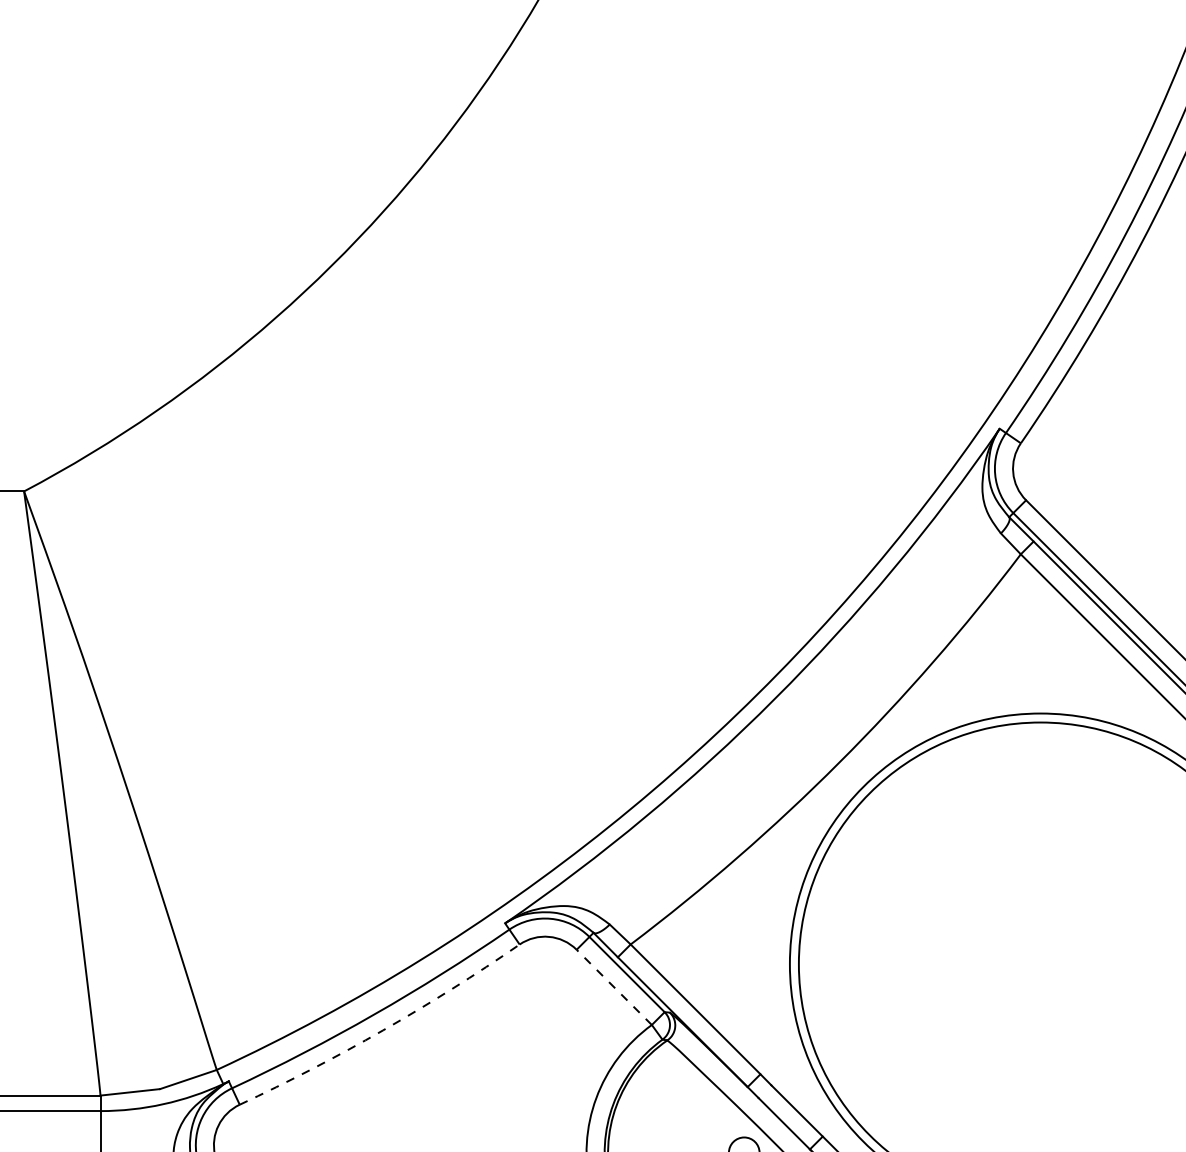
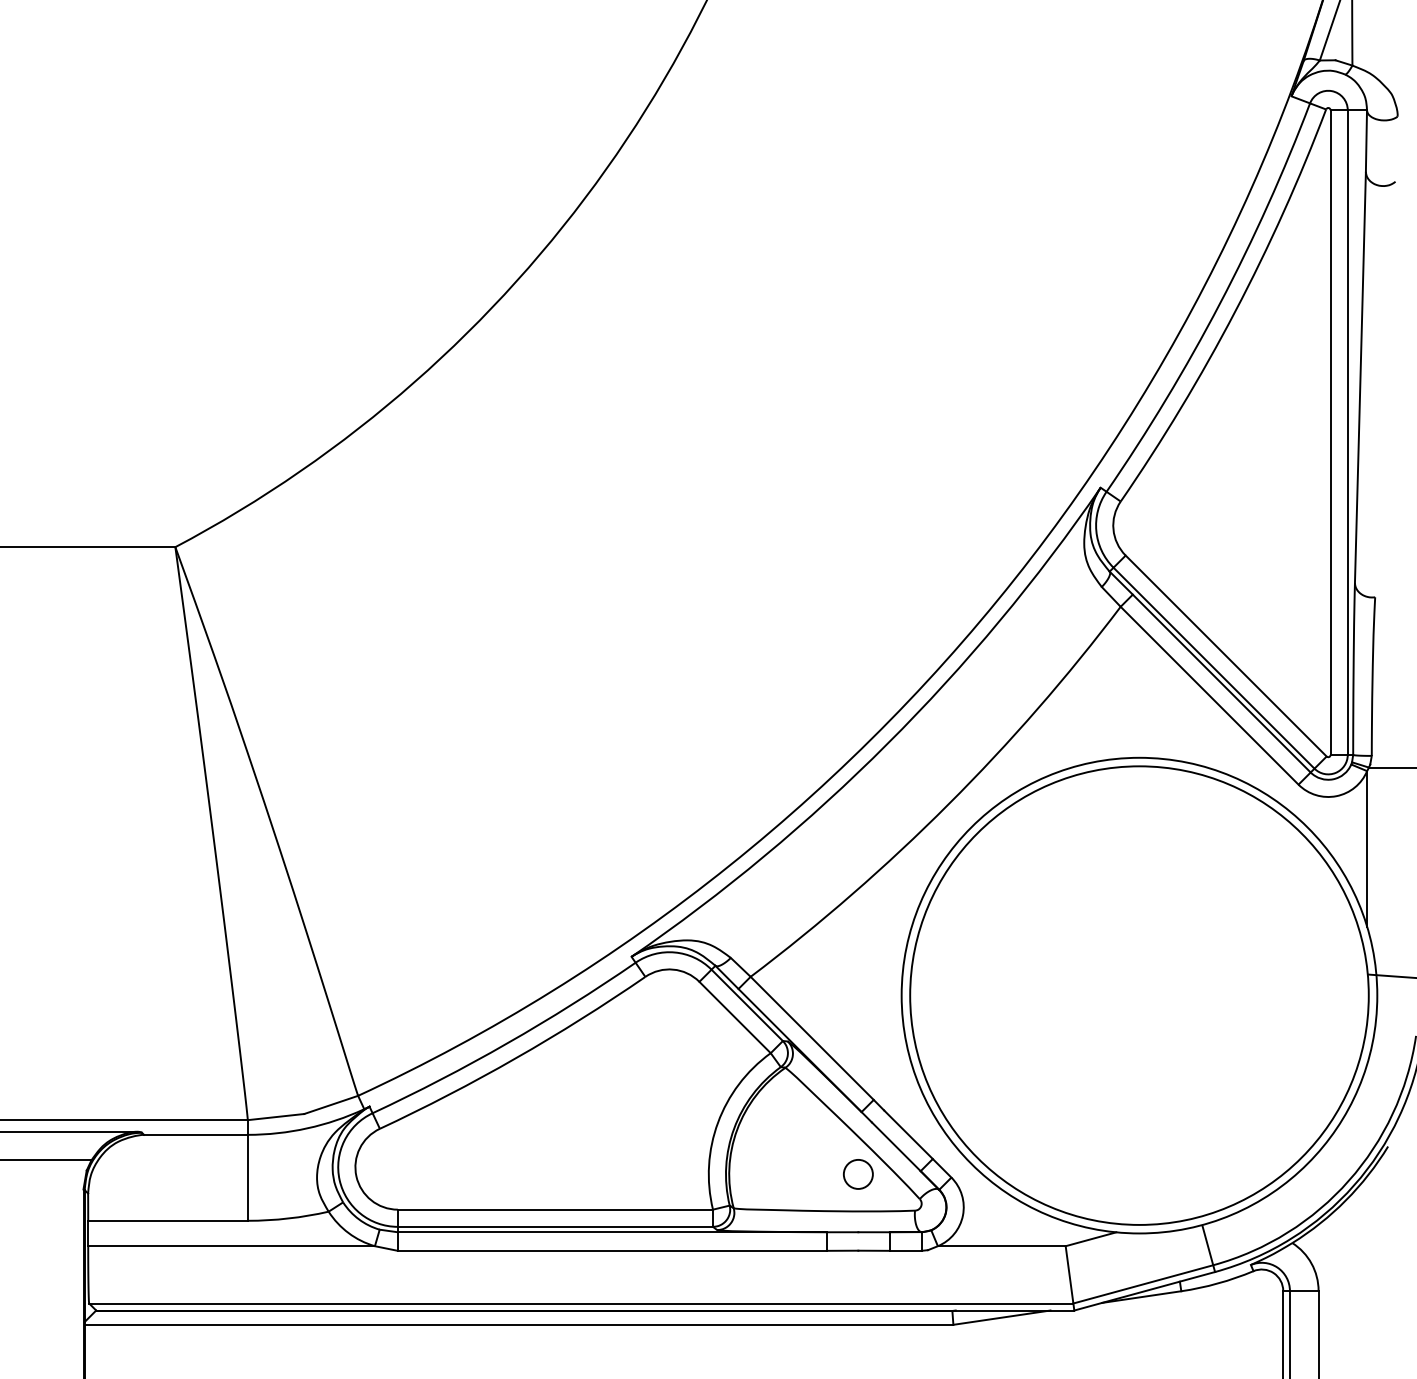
line: (613, 987) -> (734, 1017), dashed -> solid
arc: (382, 1030) -> (515, 1058), dashed -> solid

